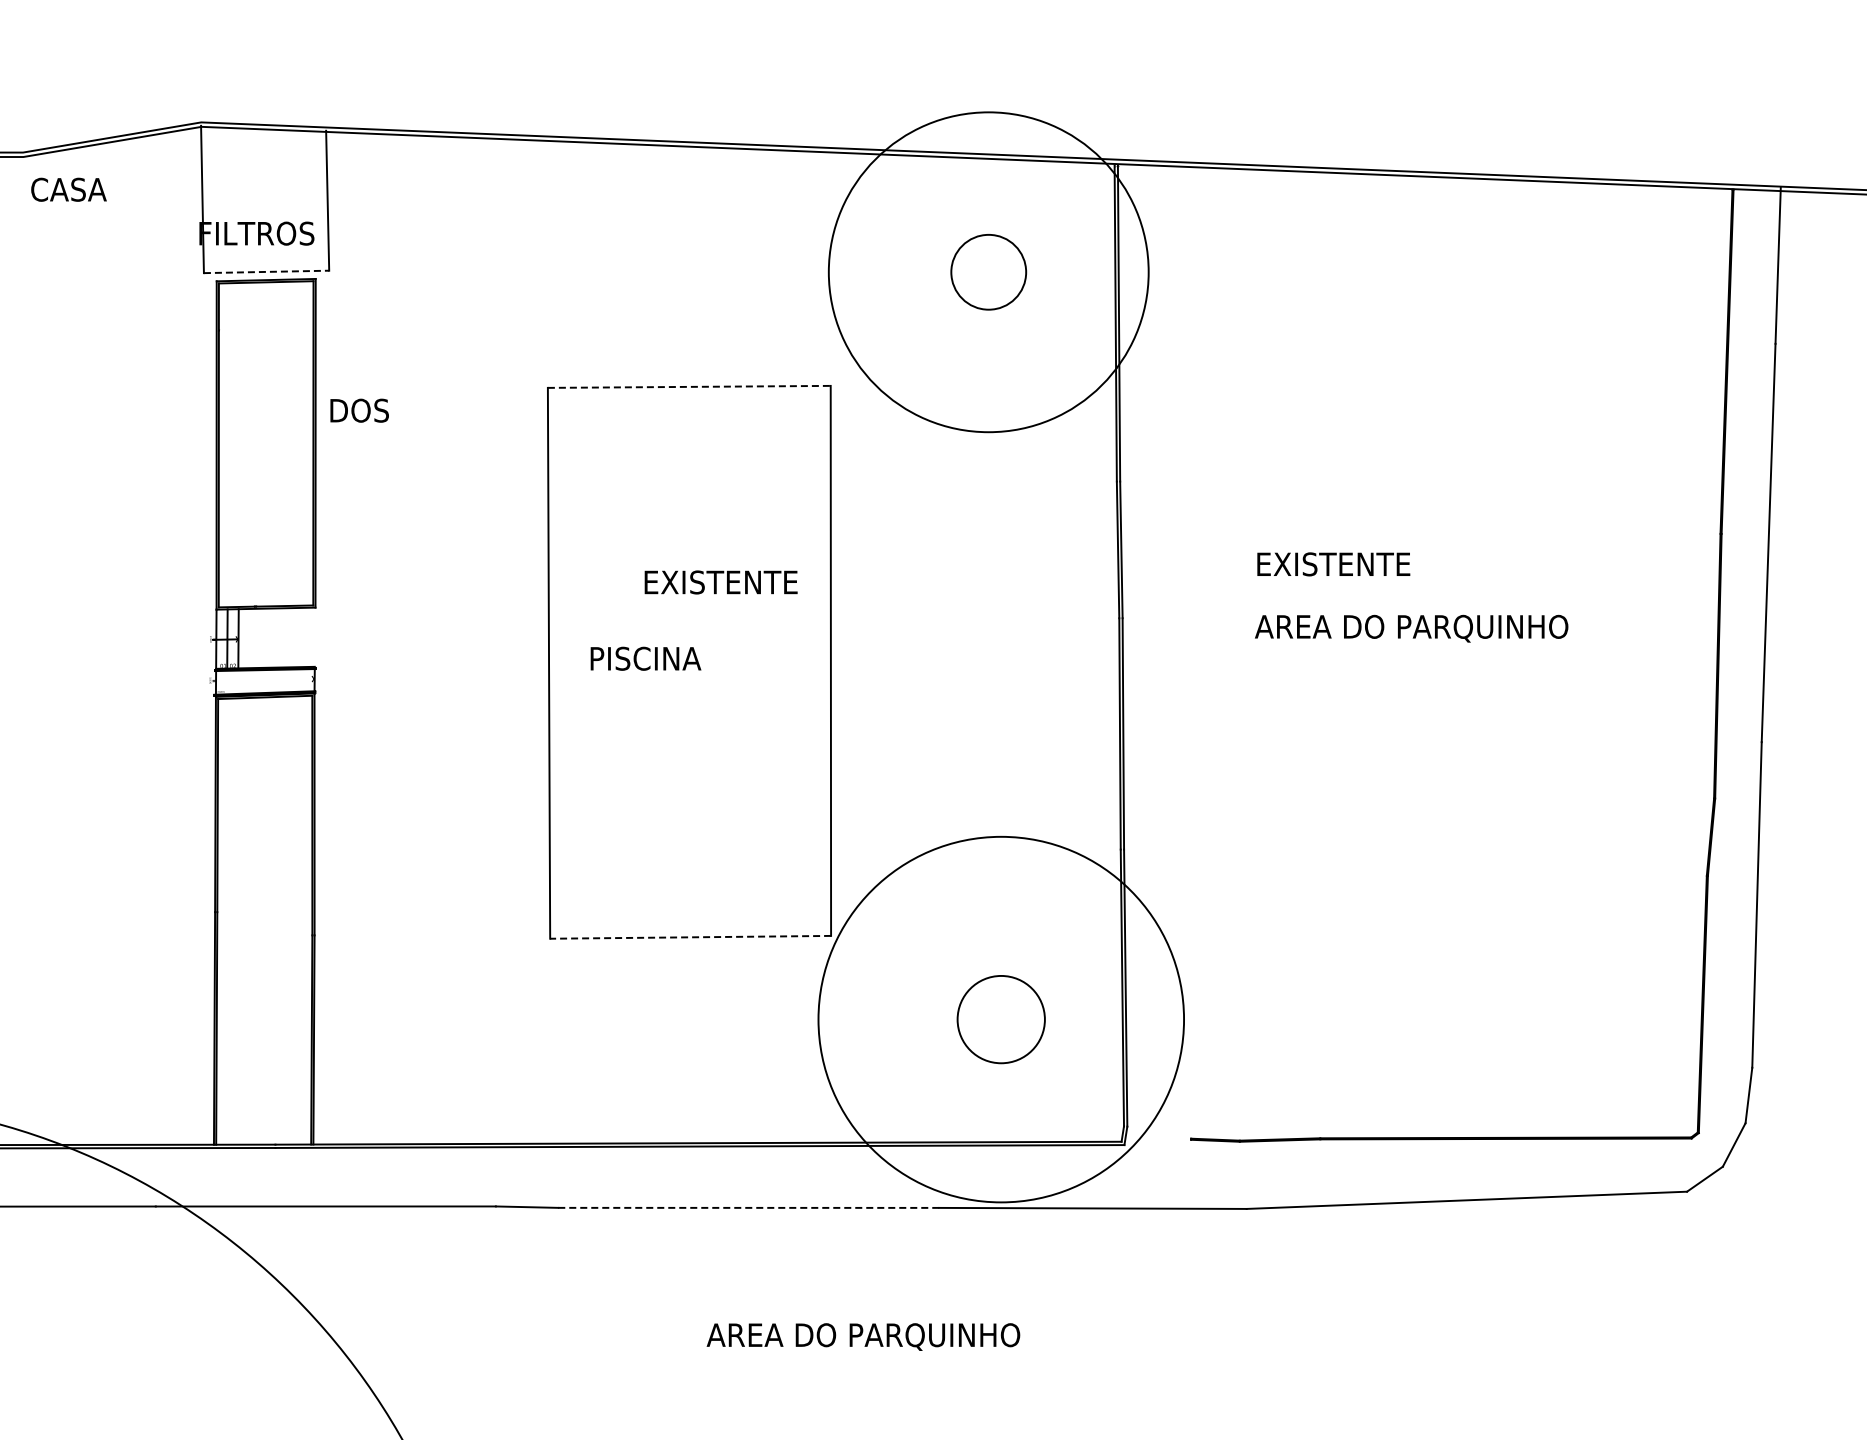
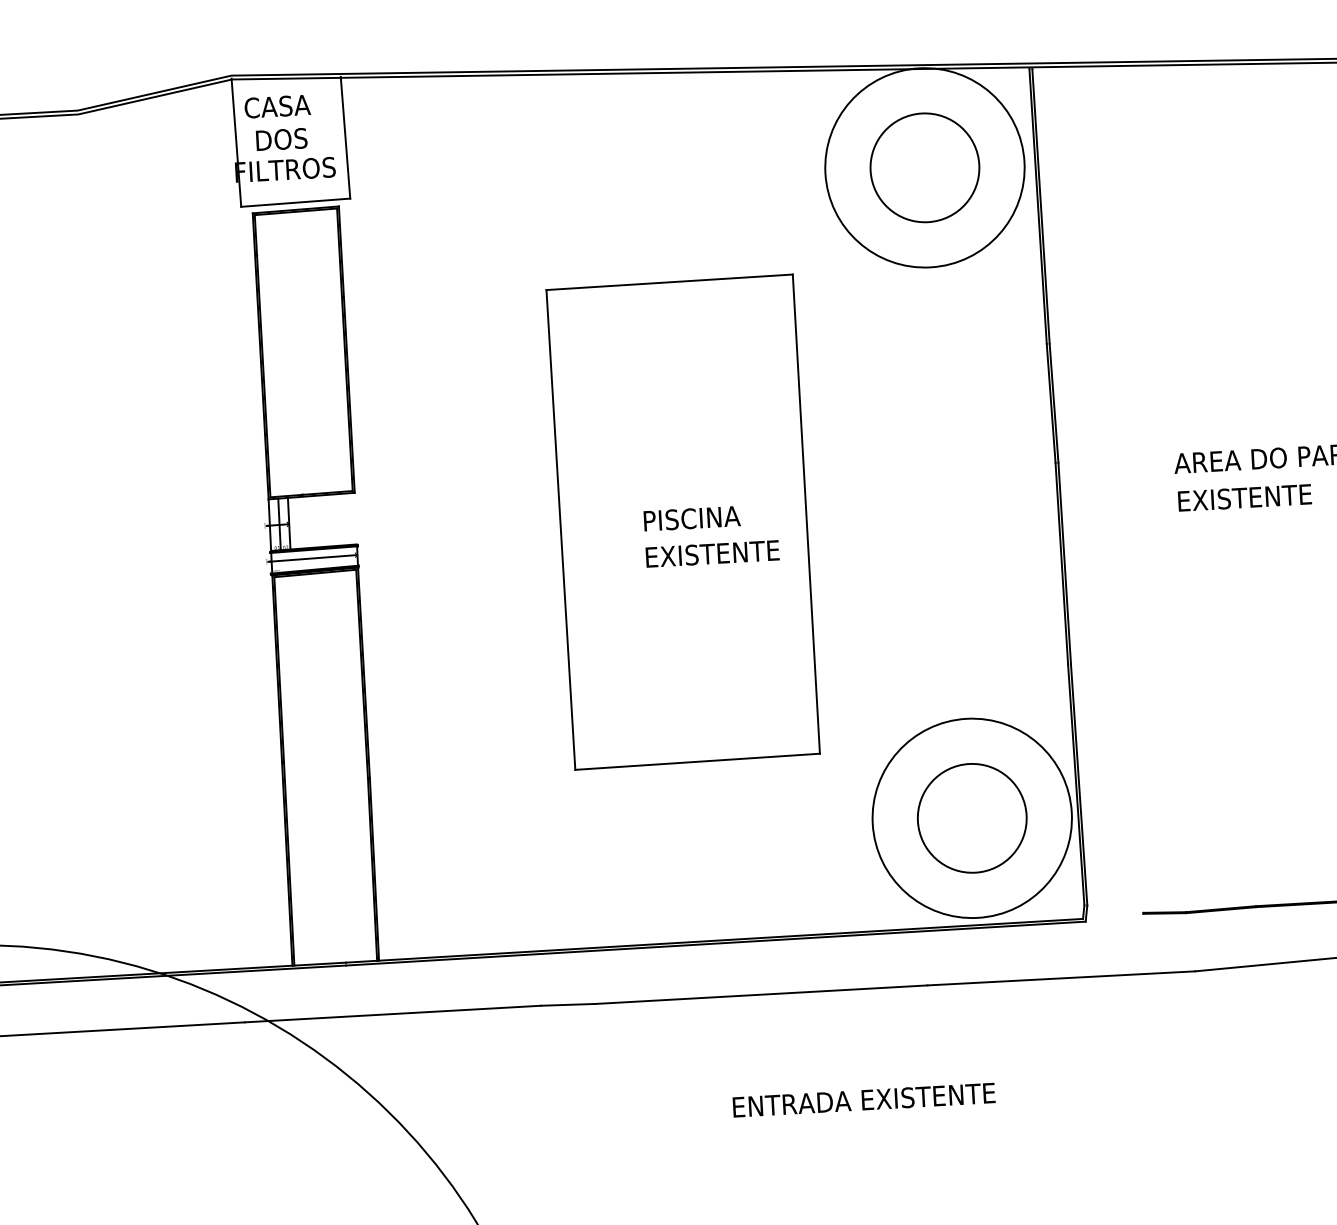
text: (68, 189) -> (277, 106), moved
line: (266, 271) -> (295, 202), dashed -> solid
circle: (988, 271) -> (924, 167), size x1.67
circle: (988, 272) -> (924, 168), size x0.71
line: (689, 386) -> (669, 281), dashed -> solid
text: (359, 410) -> (281, 139), moved
text: (1333, 564) -> (1244, 498), moved
text: (720, 582) -> (712, 554), moved
text: (645, 658) -> (691, 518), moved
line: (262, 680) -> (312, 558), added
line: (690, 937) -> (697, 761), dashed -> solid
circle: (1000, 1019) -> (971, 818), size x1.43
circle: (1001, 1019) -> (972, 818), size x0.62
line: (748, 1207) -> (761, 994), dashed -> solid
text: (863, 1336) -> (867, 1101), AREA DO PARQUINHO -> ENTRADA EXISTENTE

